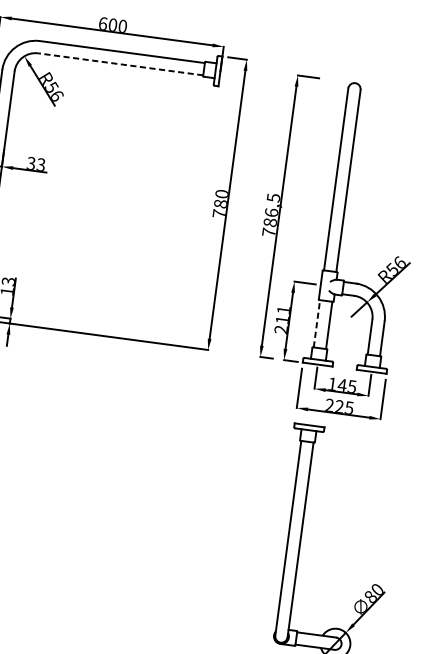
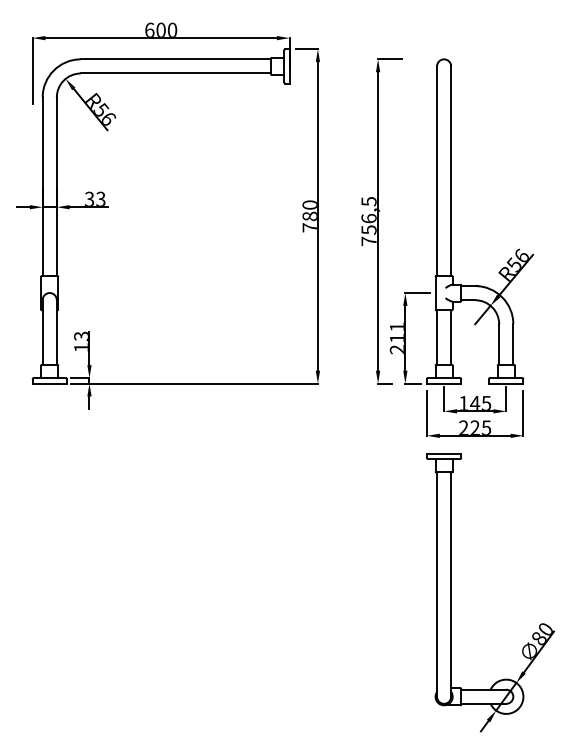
line: (120, 64) -> (175, 73), dashed -> solid
text: (269, 222) -> (368, 229), 786,5 -> 756,5
line: (317, 323) -> (437, 337), dashed -> solid

